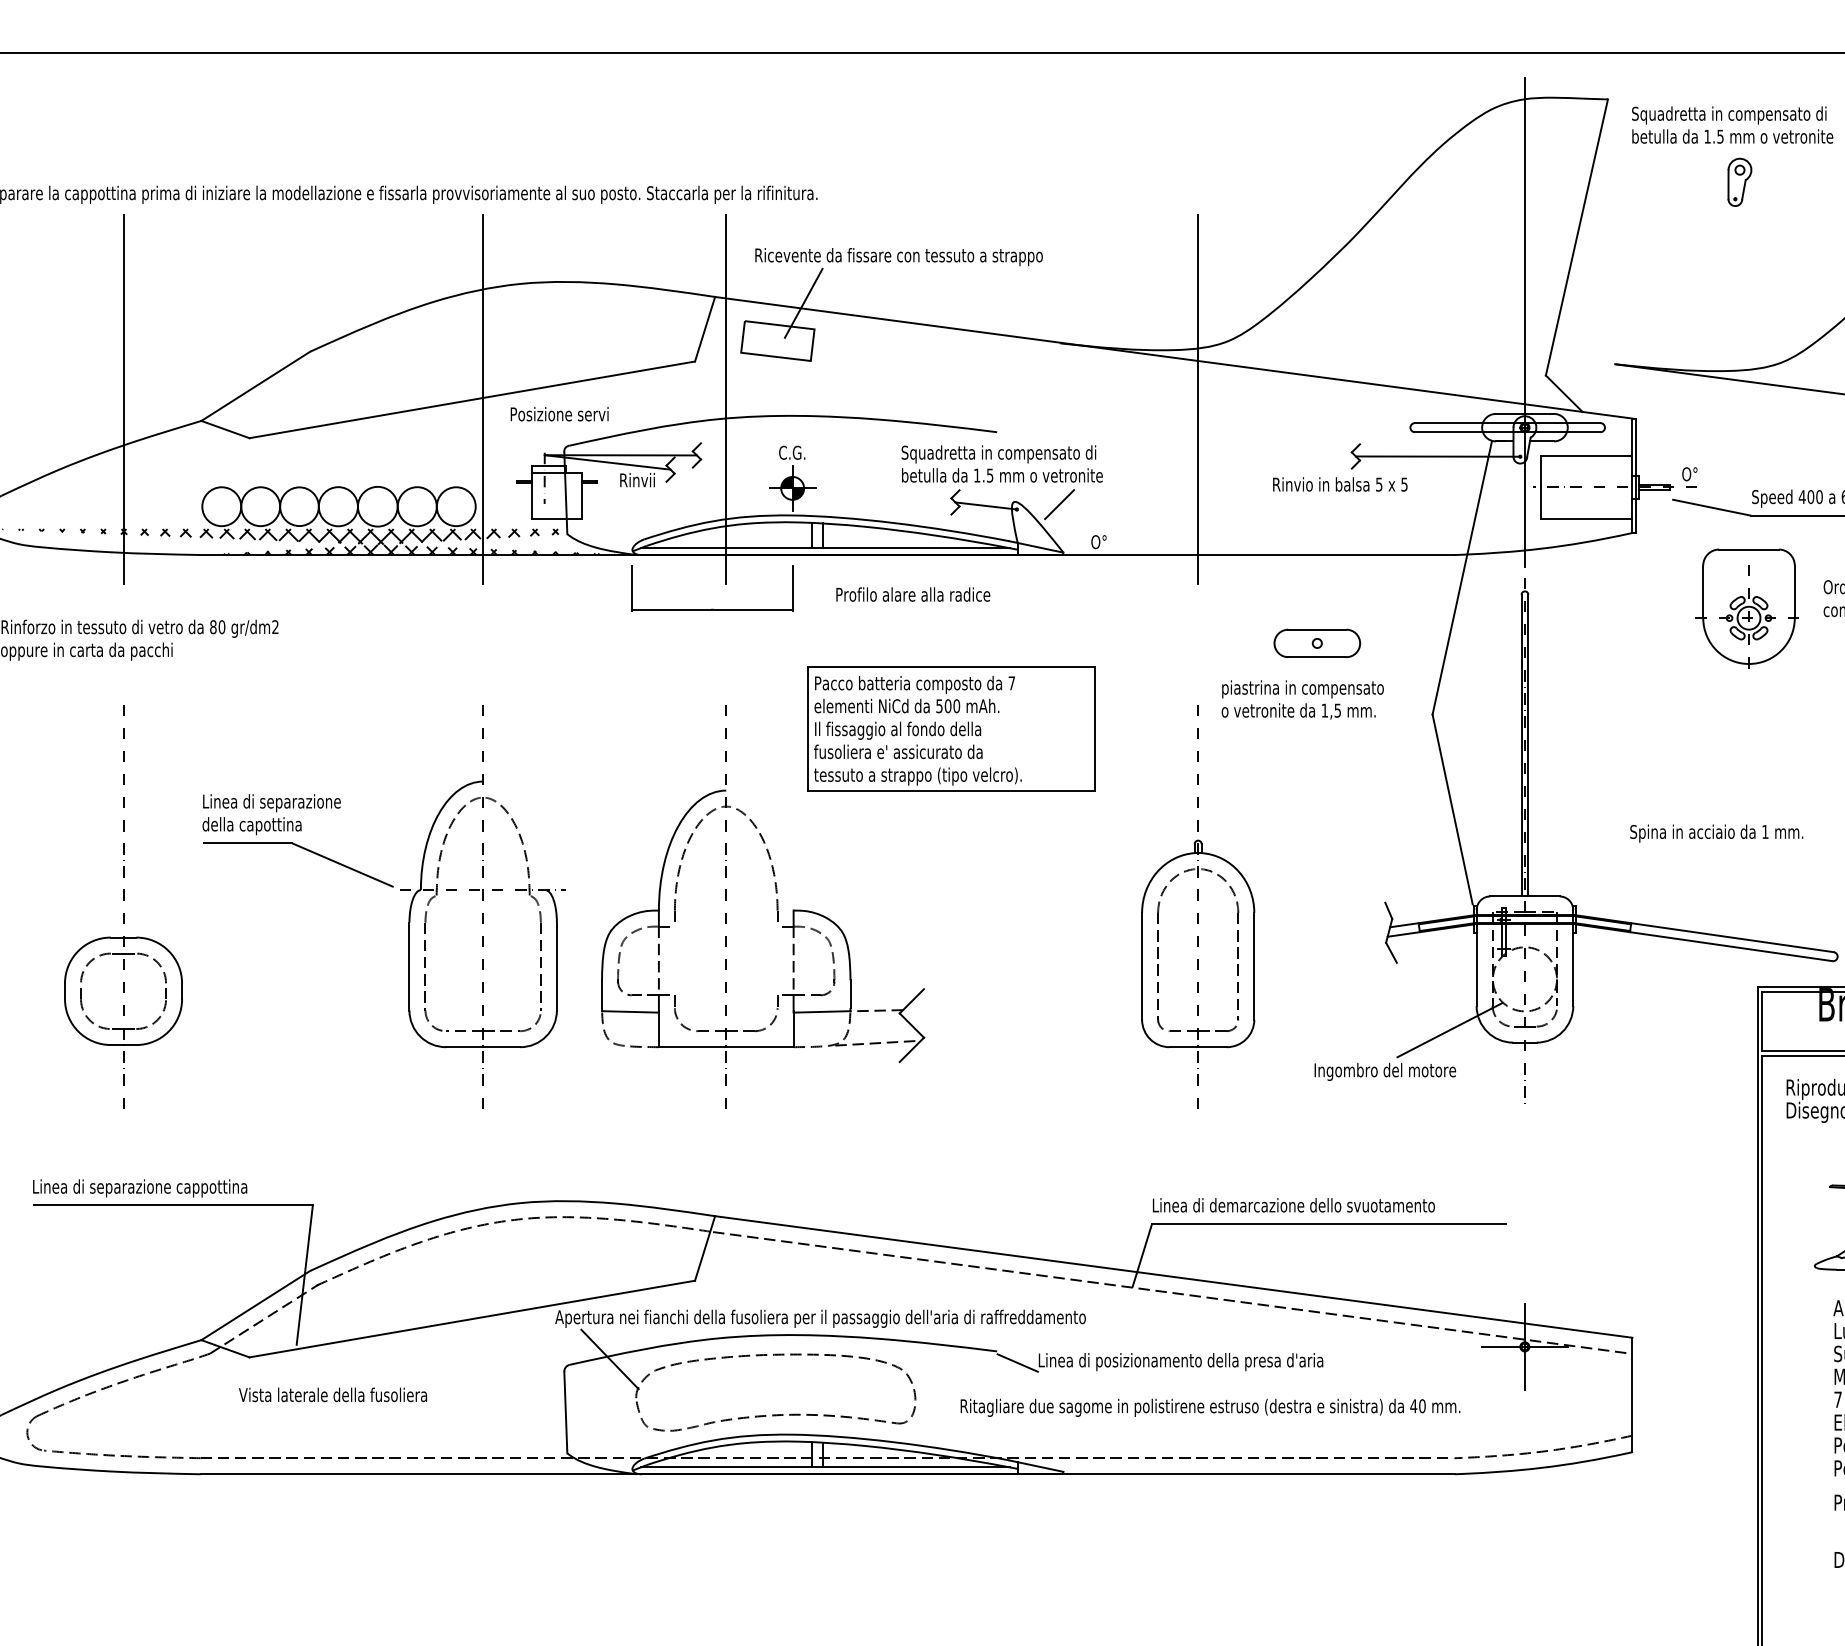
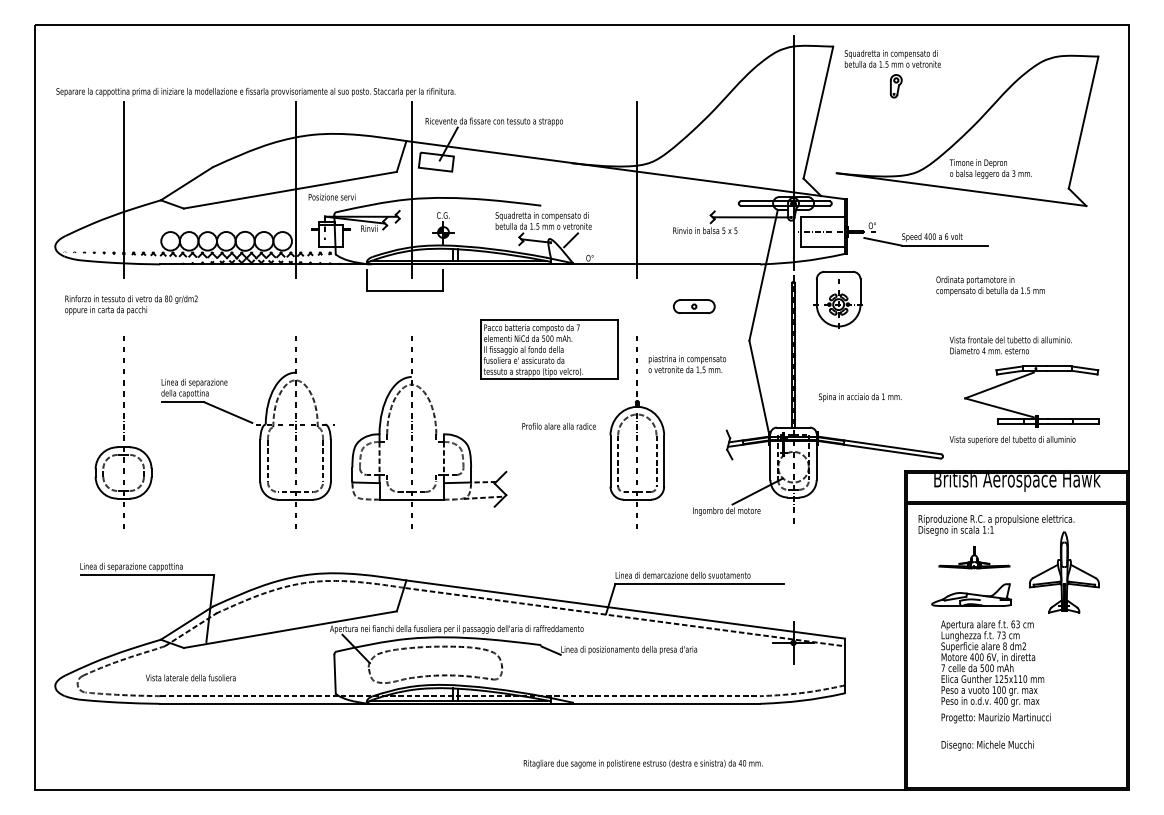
text: (911, 594) -> (558, 426), moved
part: (1746, 607) -> (837, 299), moved
text: (1303, 699) -> (687, 364), moved
part: (951, 728) -> (549, 349), moved
text: (1717, 833) -> (860, 397), moved
text: (332, 1394) -> (190, 677), moved
text: (1208, 1406) -> (642, 763), moved

